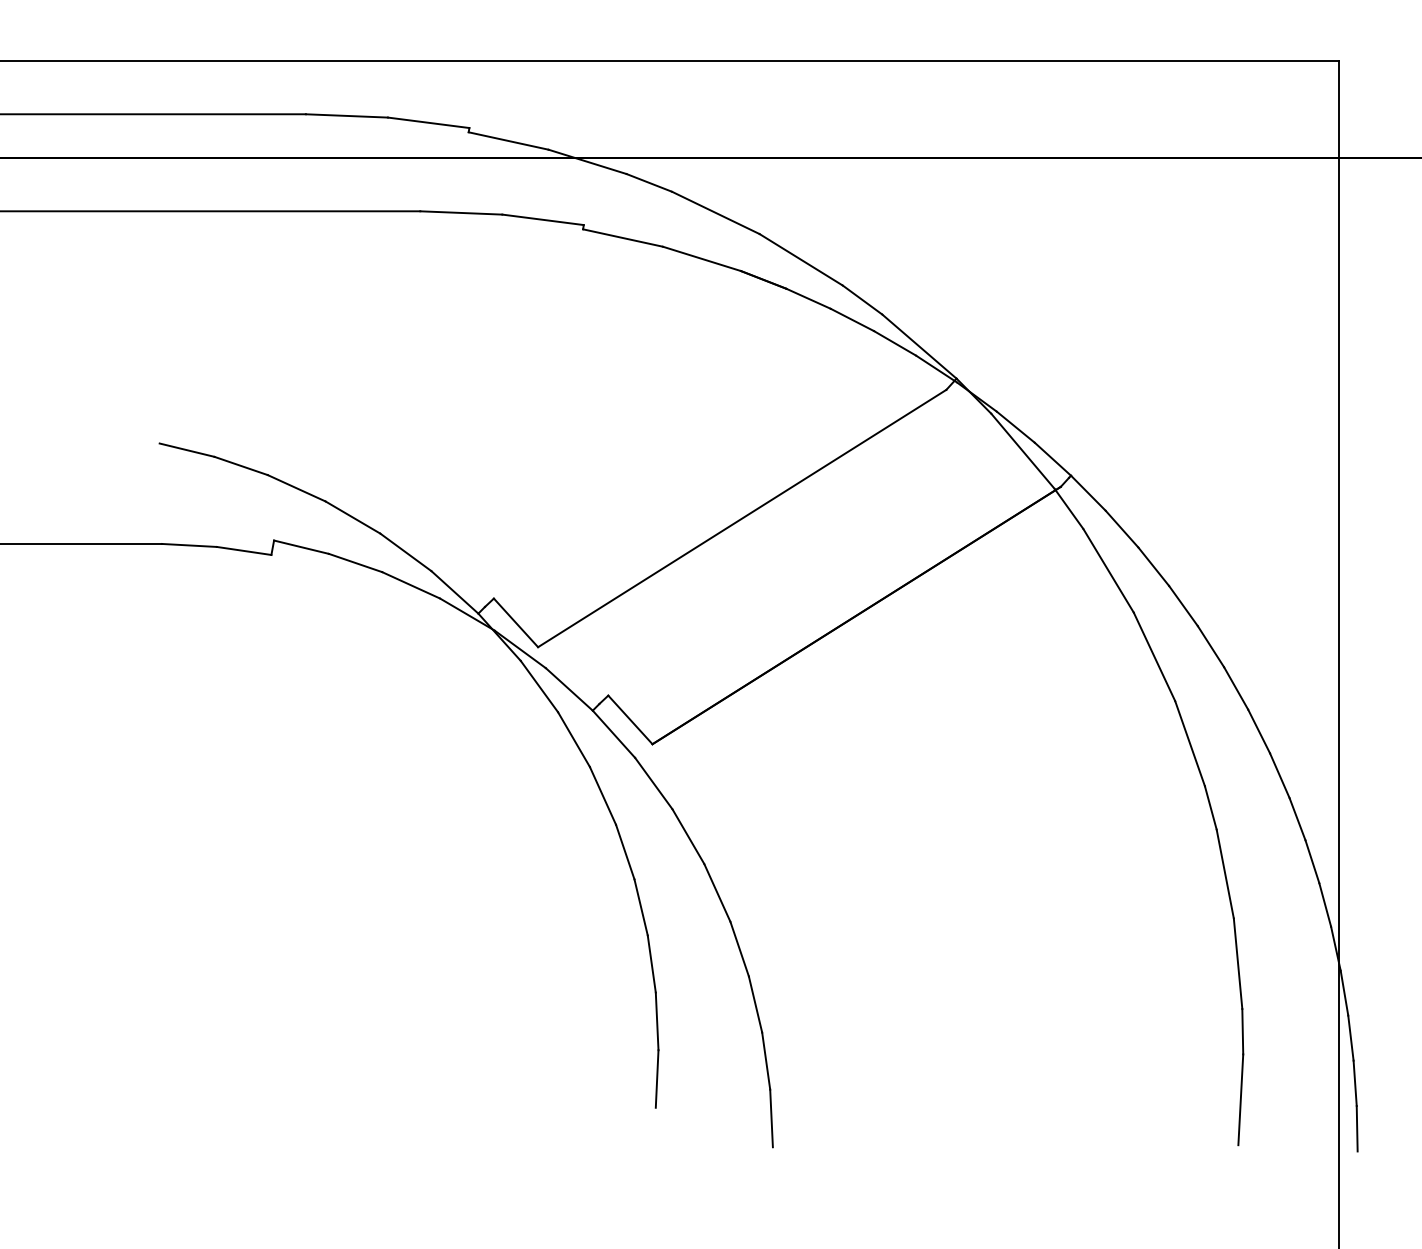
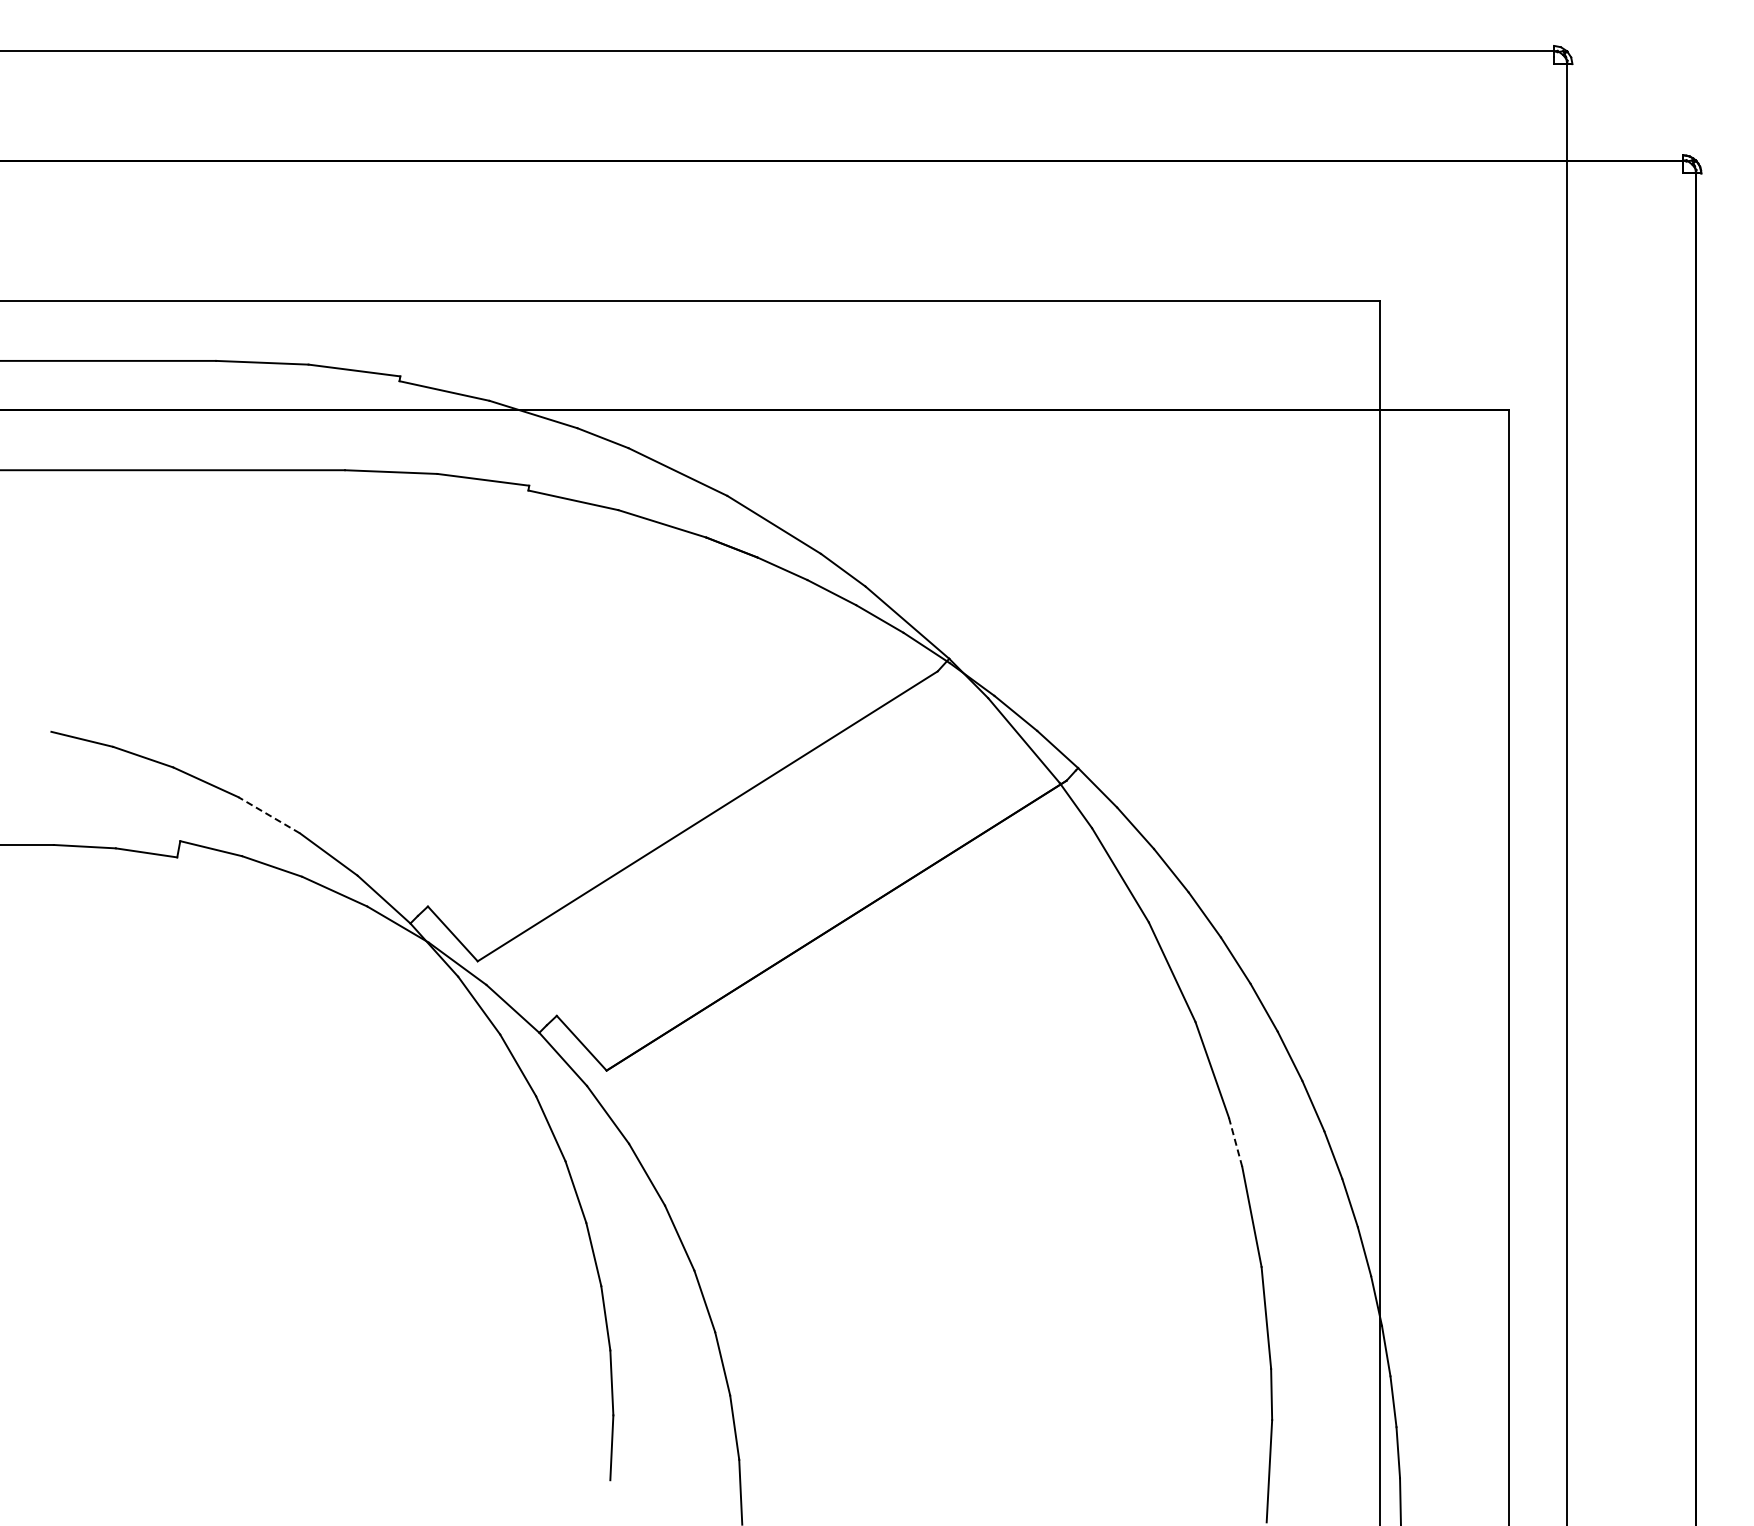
line: (353, 517) -> (269, 815), solid -> dashed
line: (1210, 807) -> (1235, 1141), solid -> dashed

